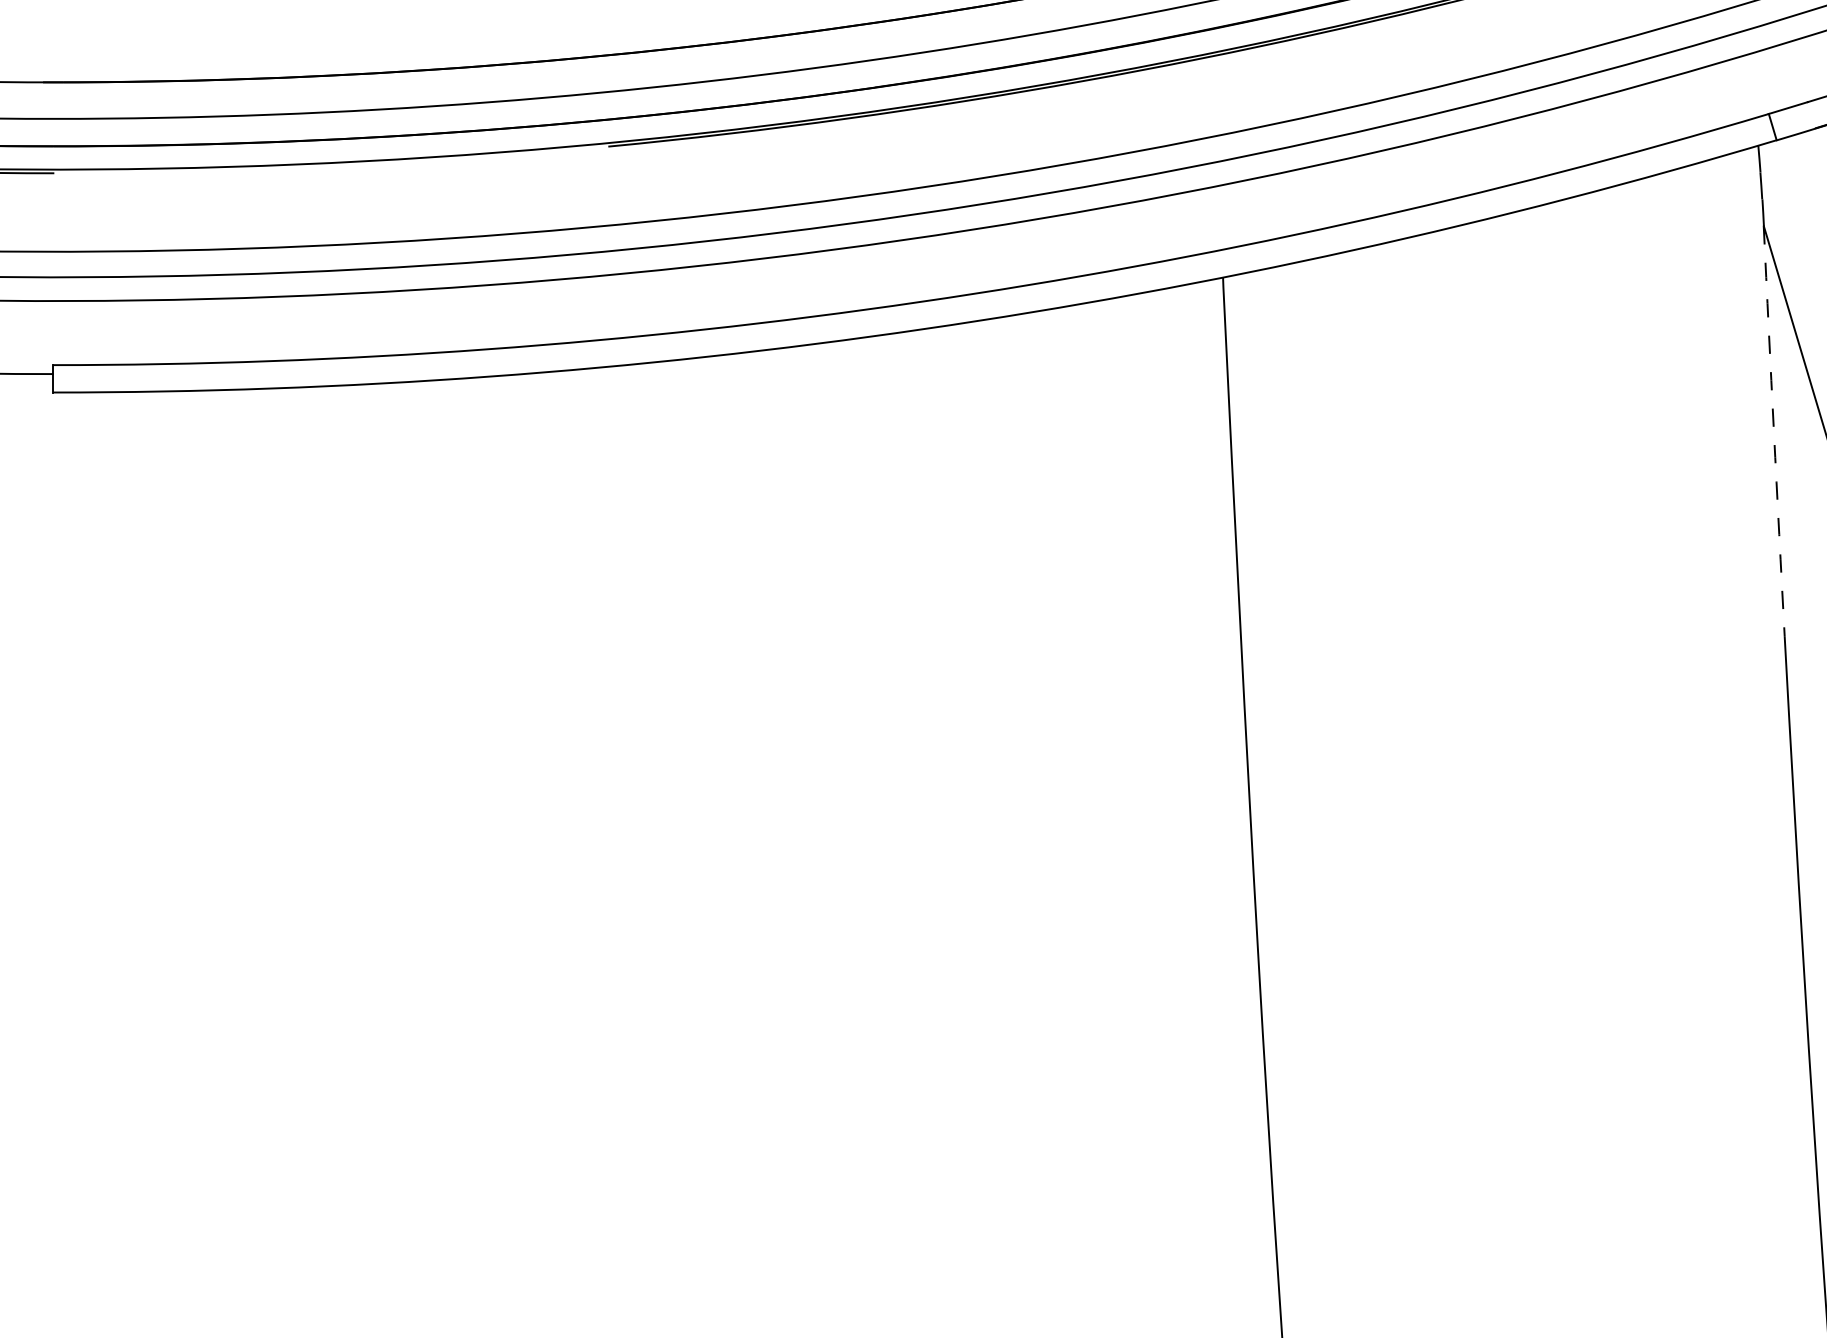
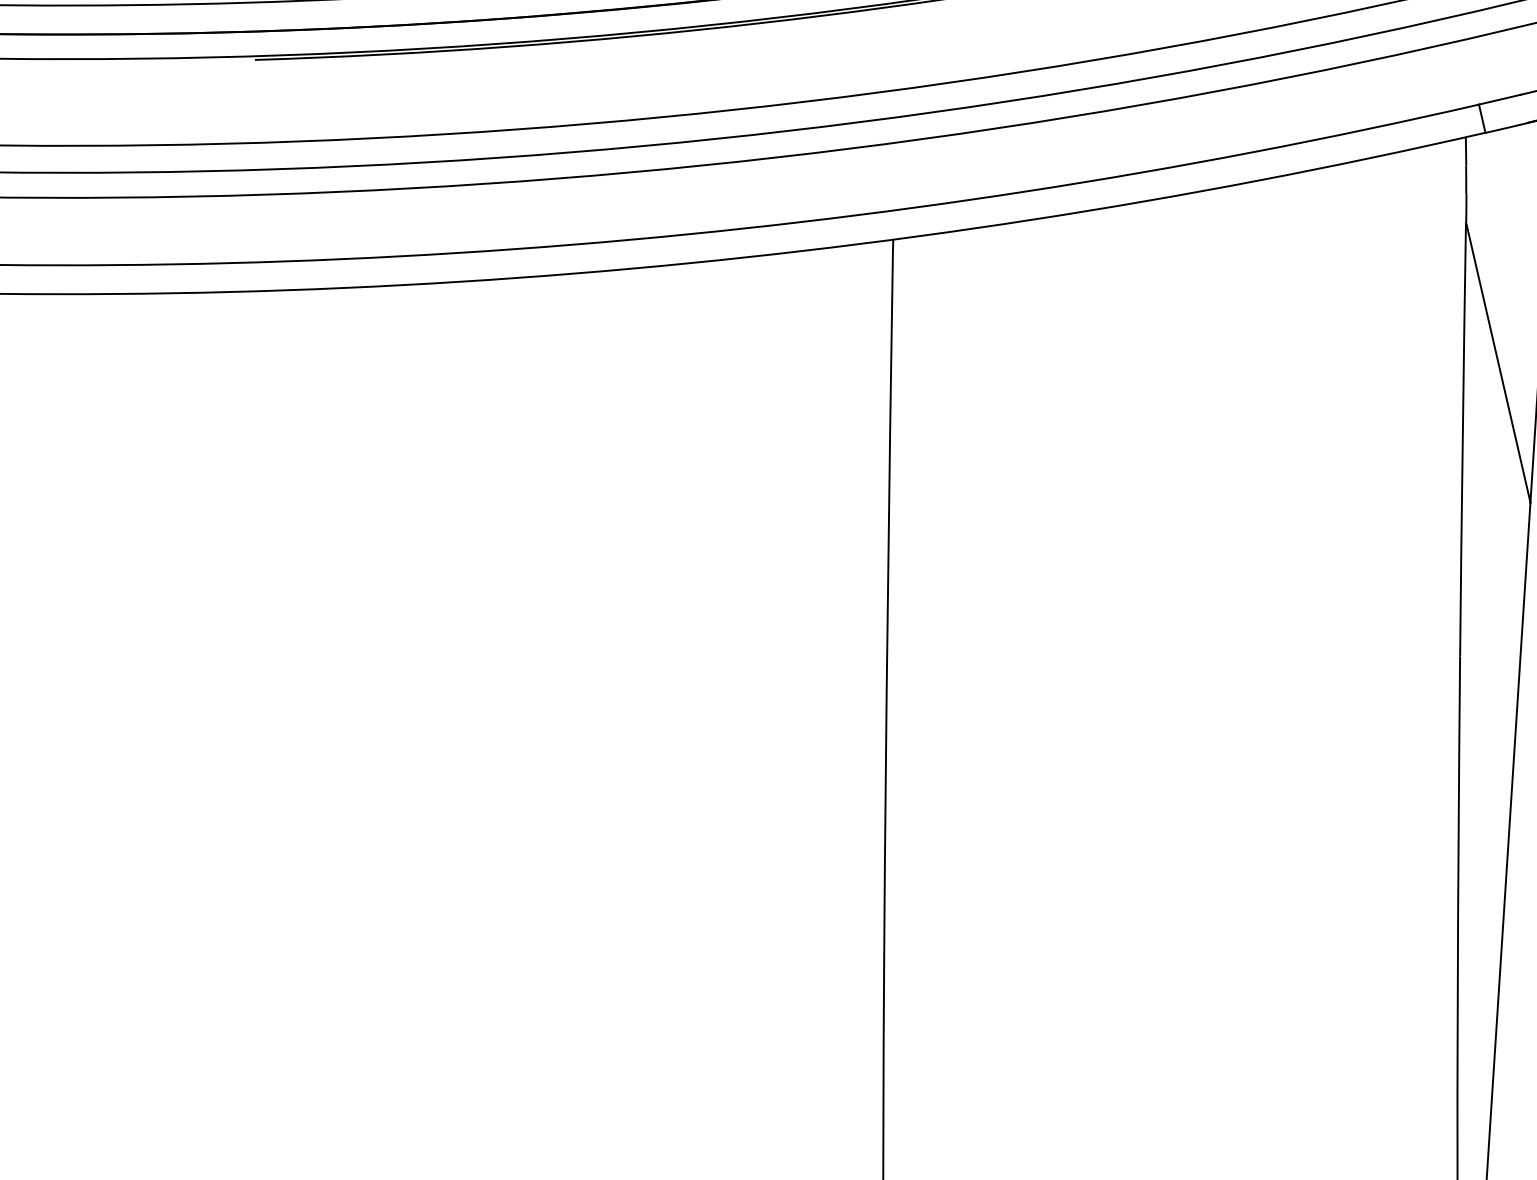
arc: (1773, 431) -> (1462, 439), dashed -> solid

